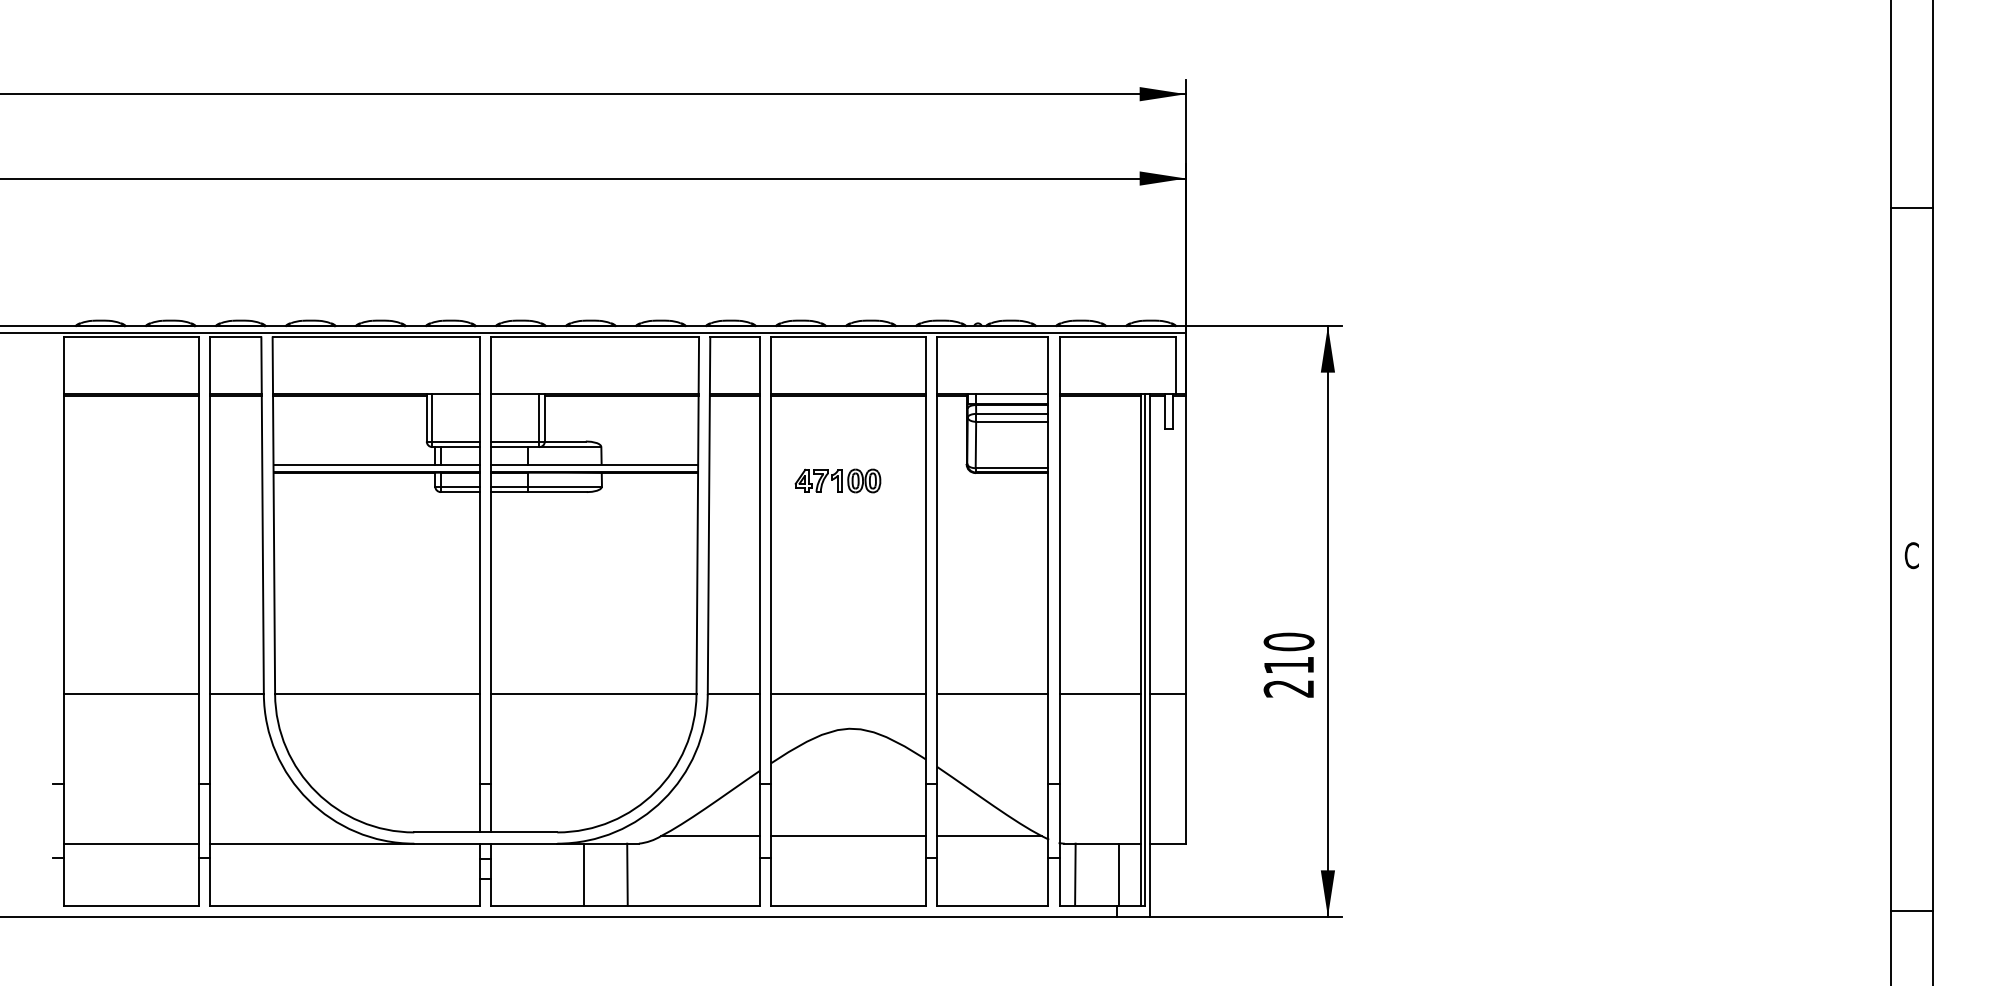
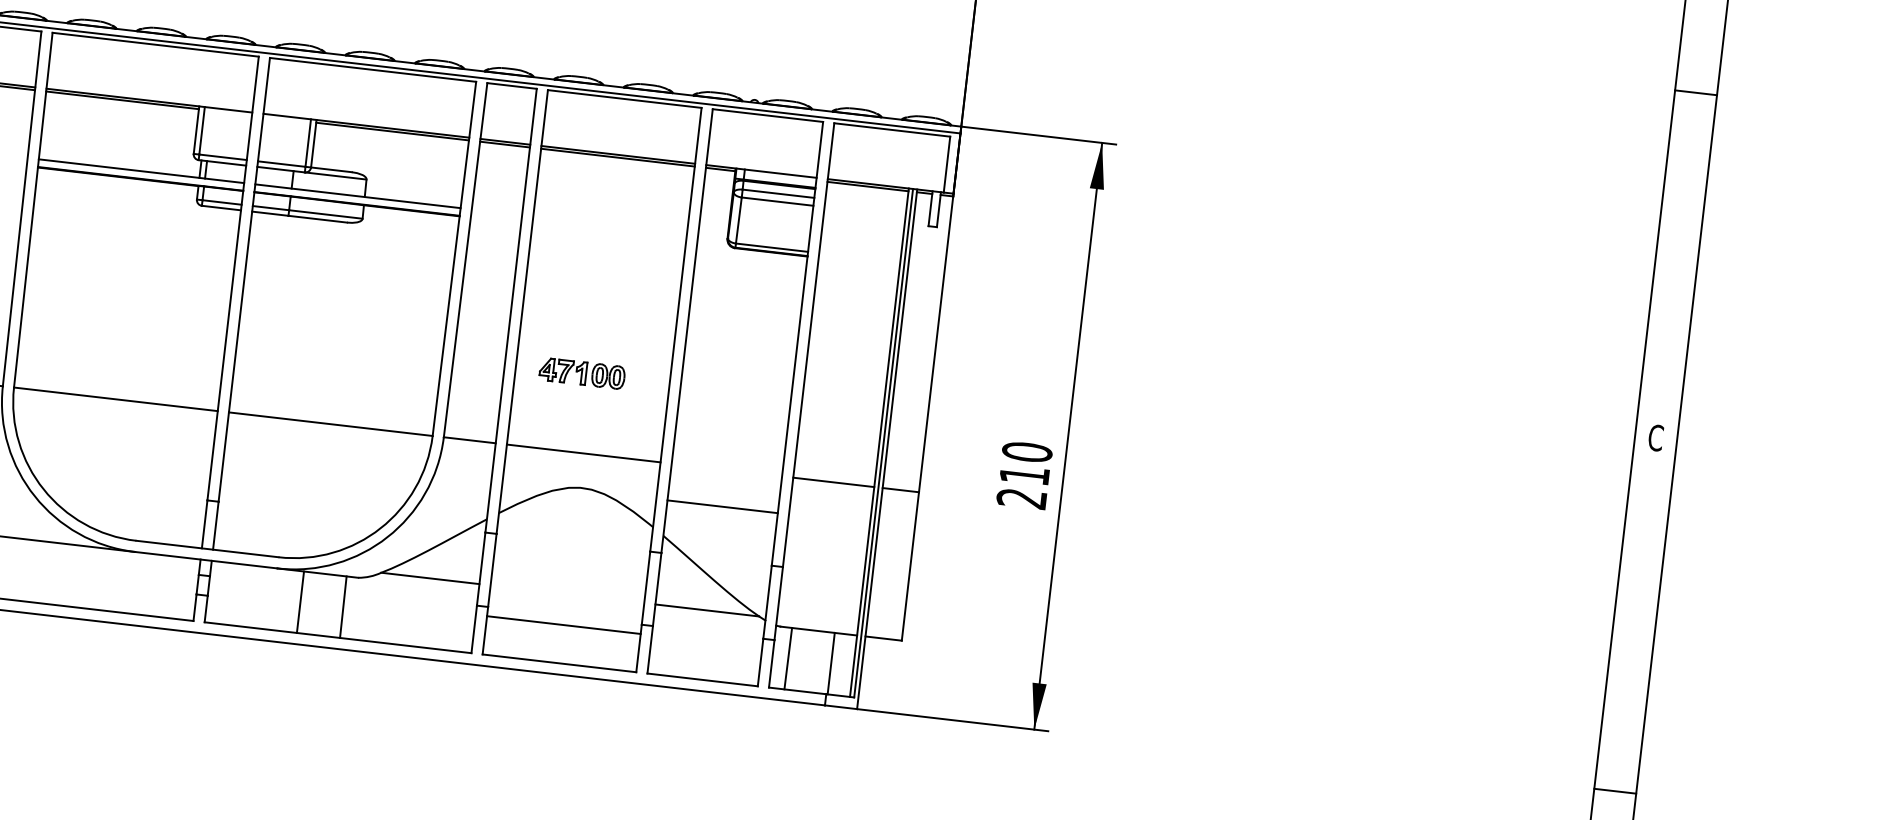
part: (837, 480) -> (581, 372), moved
line: (992, 694) -> (722, 506), moved
line: (848, 836) -> (563, 625), moved

